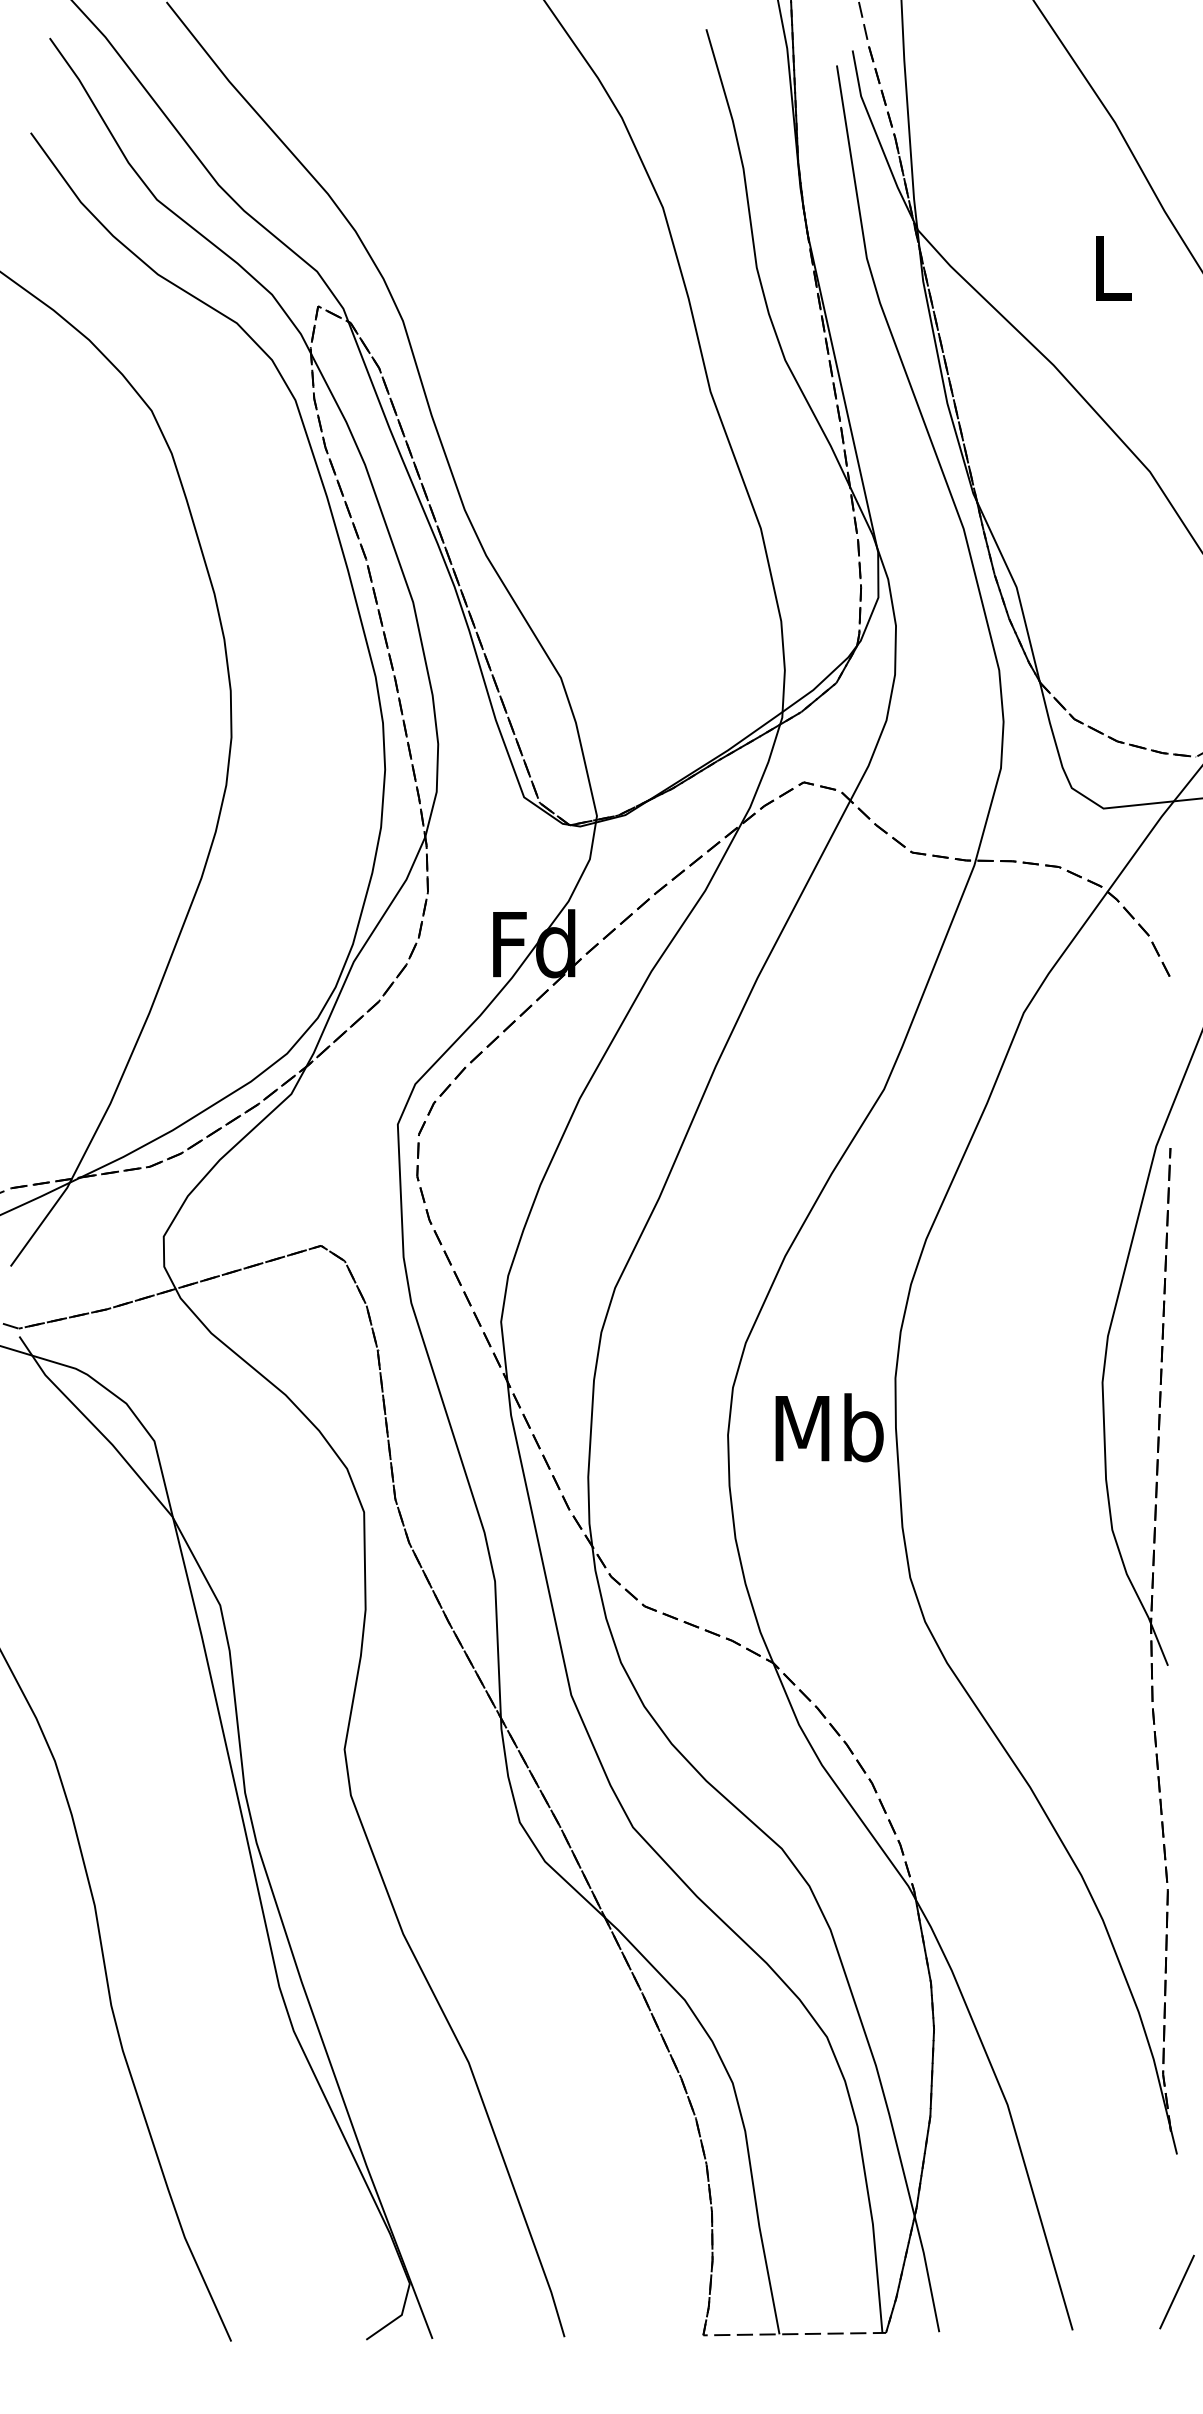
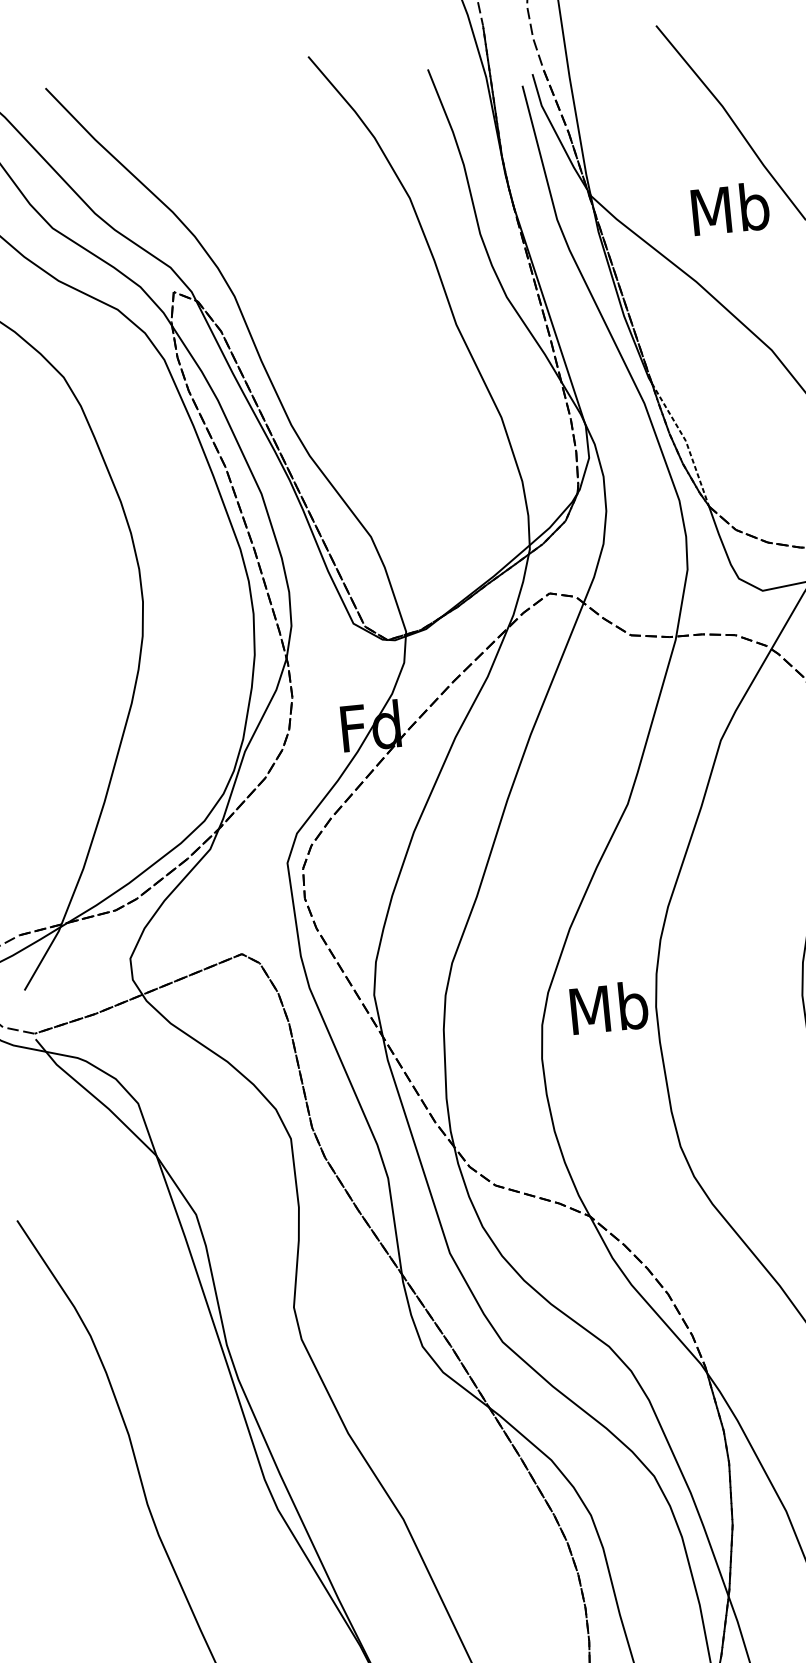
text: (1111, 267) -> (730, 208), L -> Mb
line: (1016, 588) -> (685, 441), solid -> dashed
text: (829, 1427) -> (609, 1007), moved

